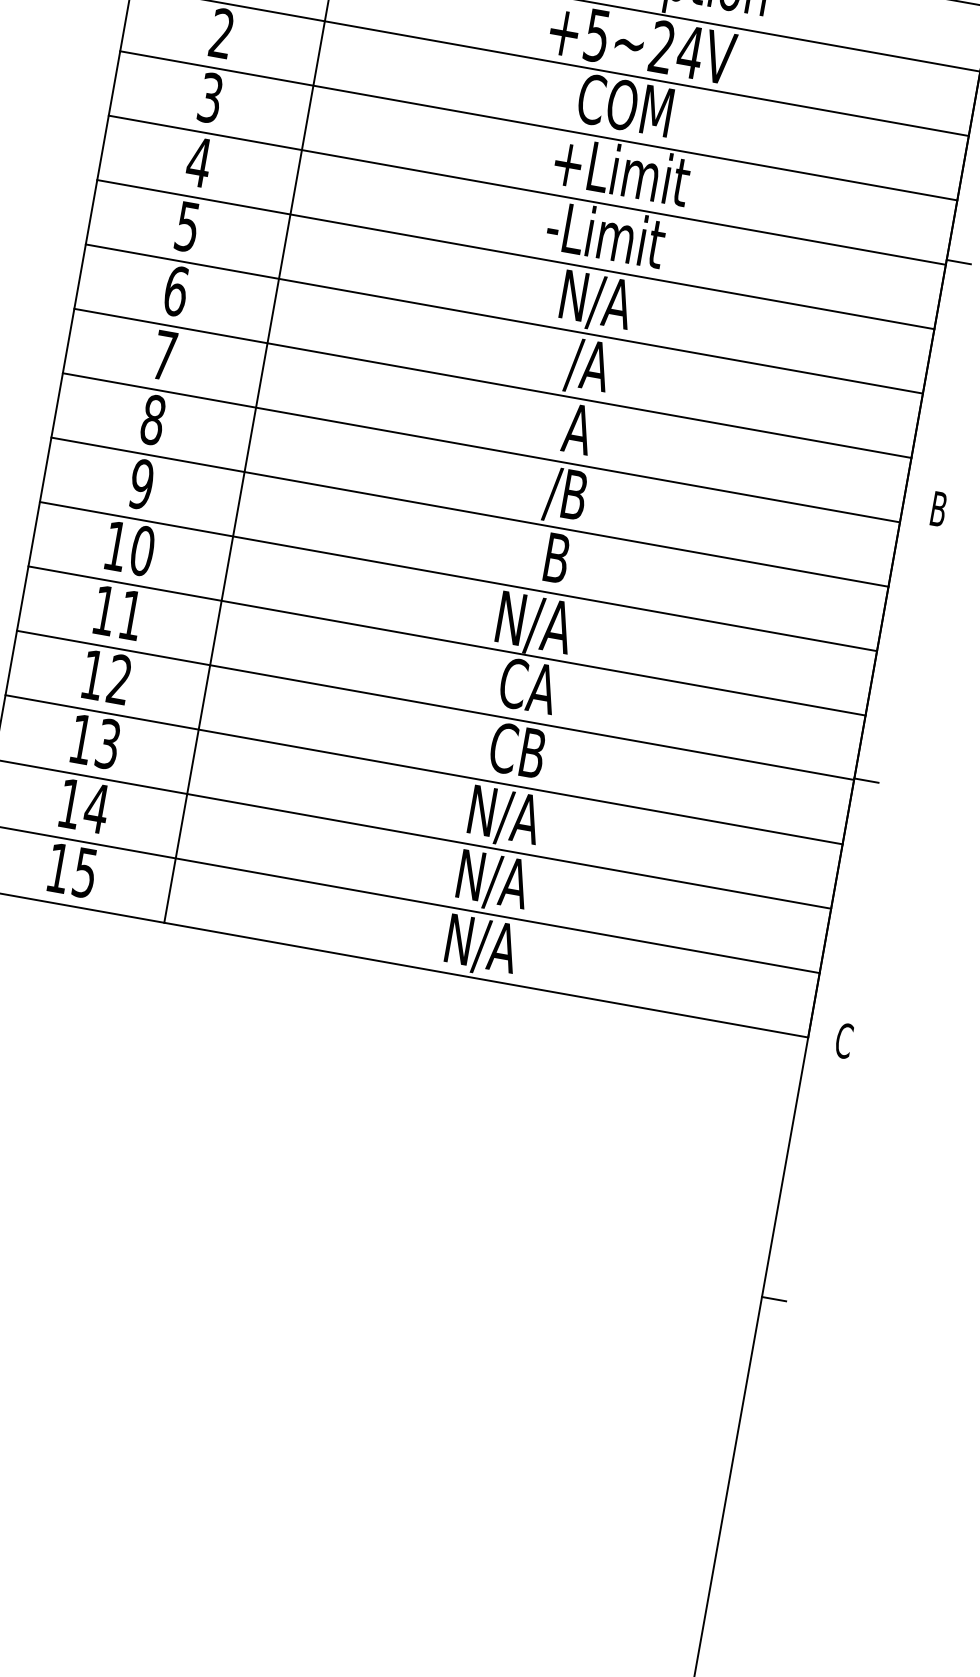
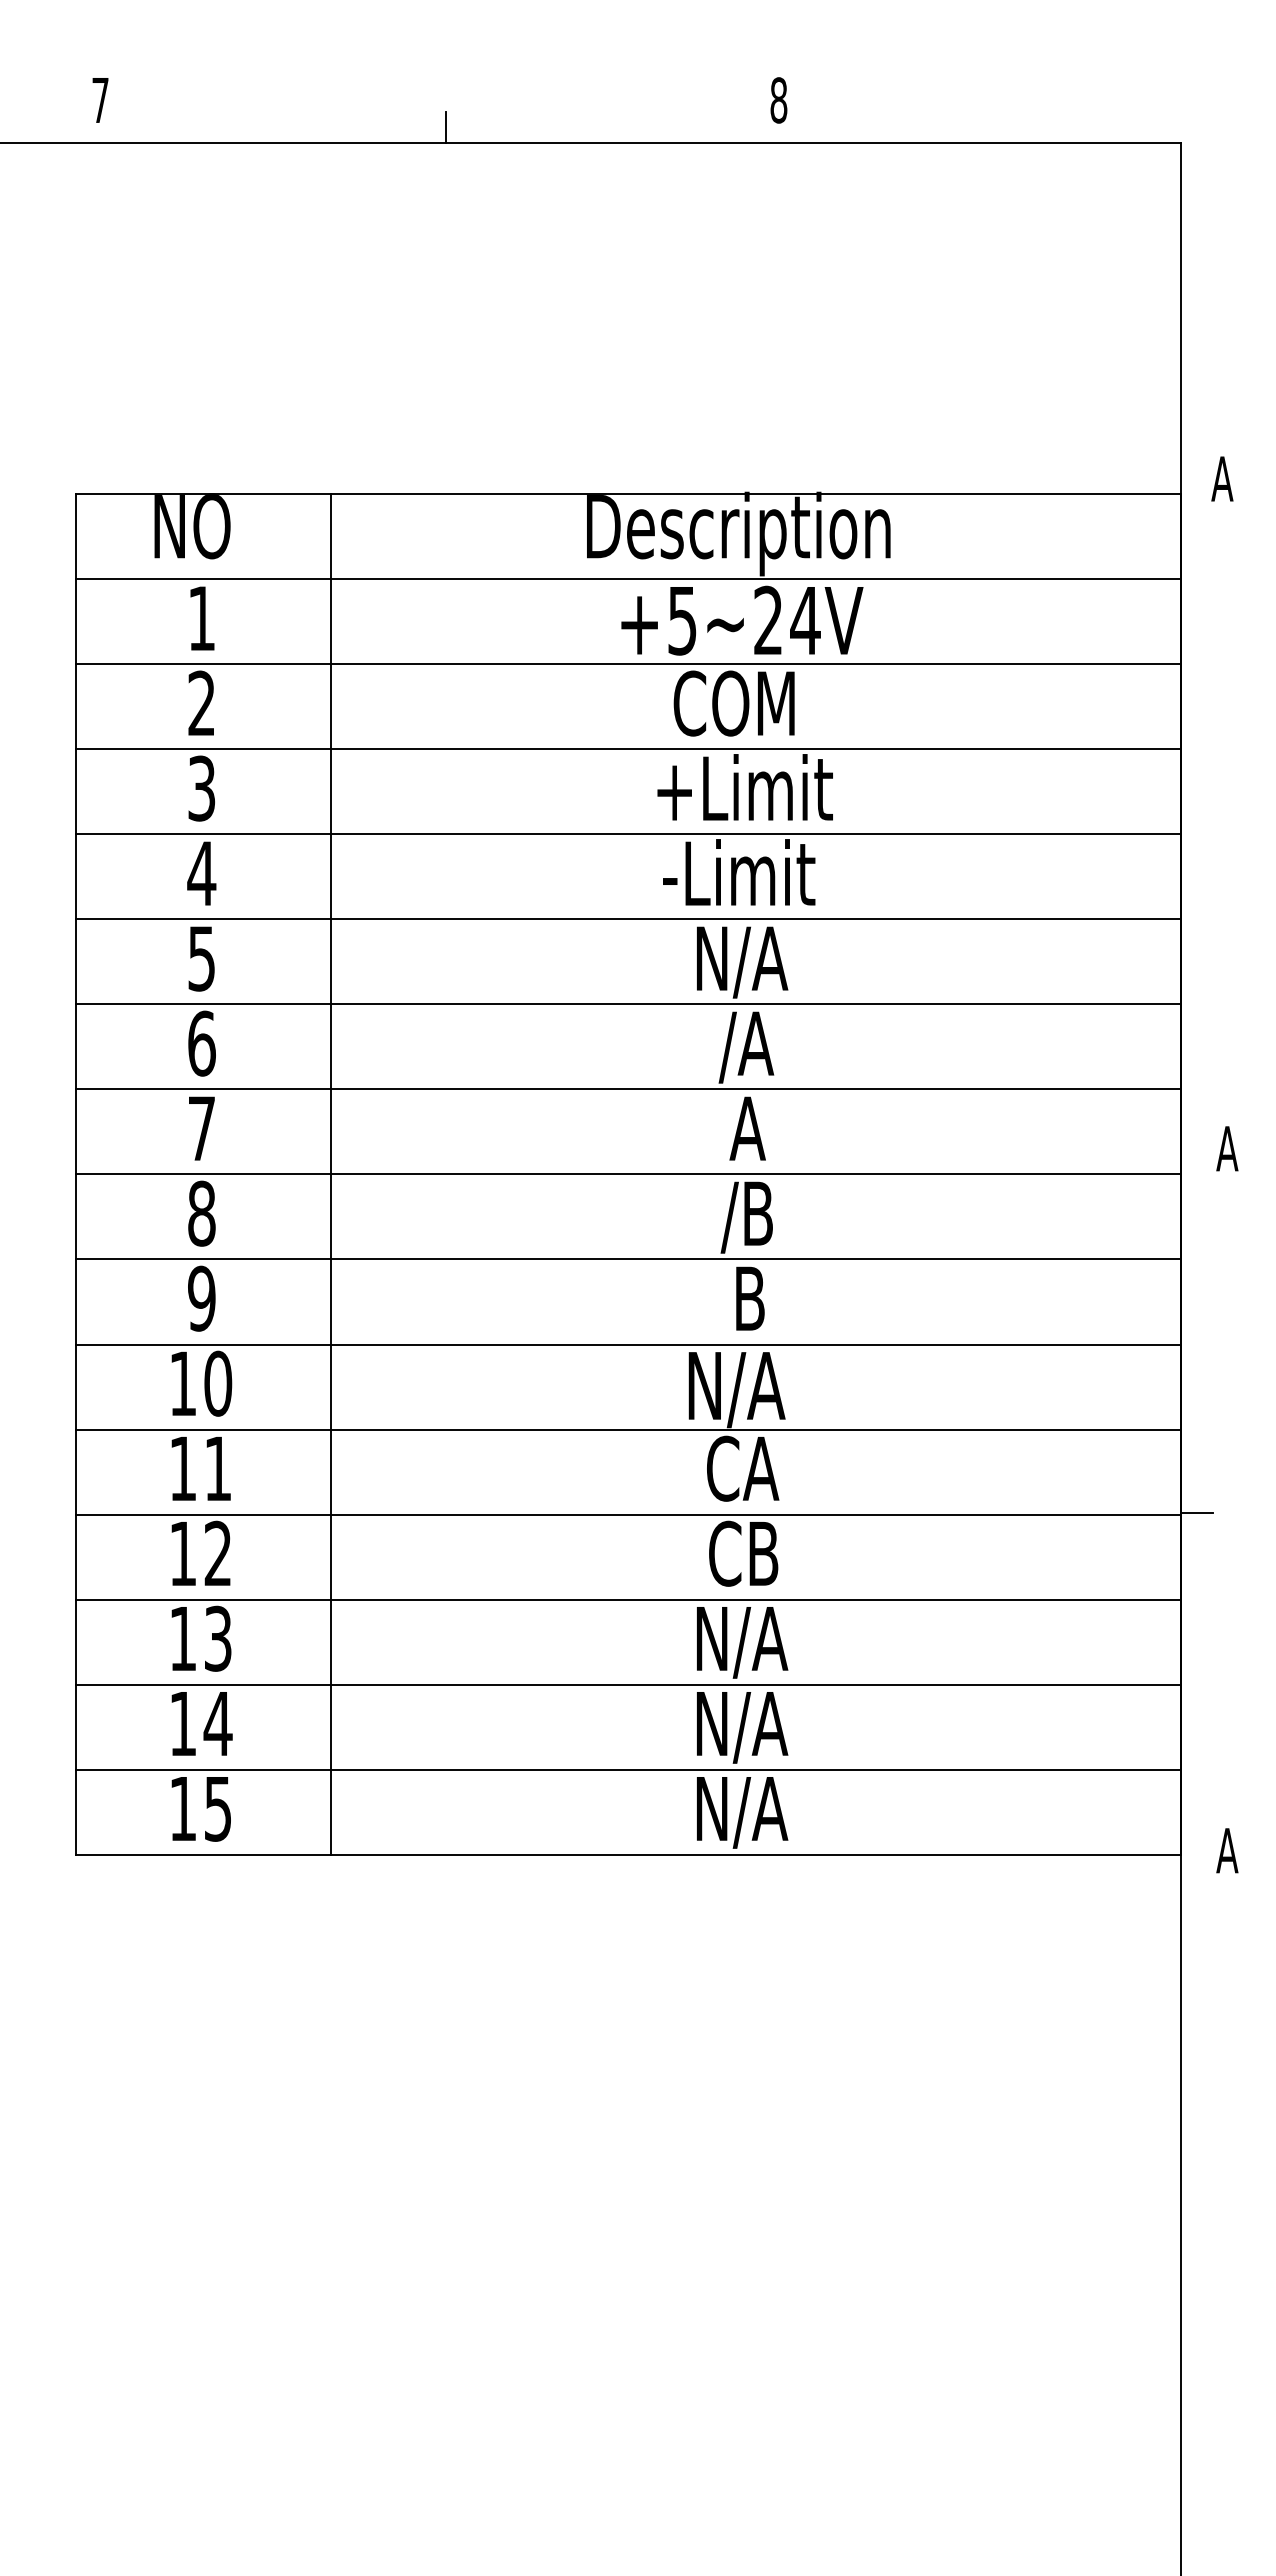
line: (958, 262) -> (1196, 828), removed
text: (938, 508) -> (1227, 1148), B -> A
text: (844, 1040) -> (1227, 1850), C -> A
line: (773, 1299) -> (1196, 2197), removed

